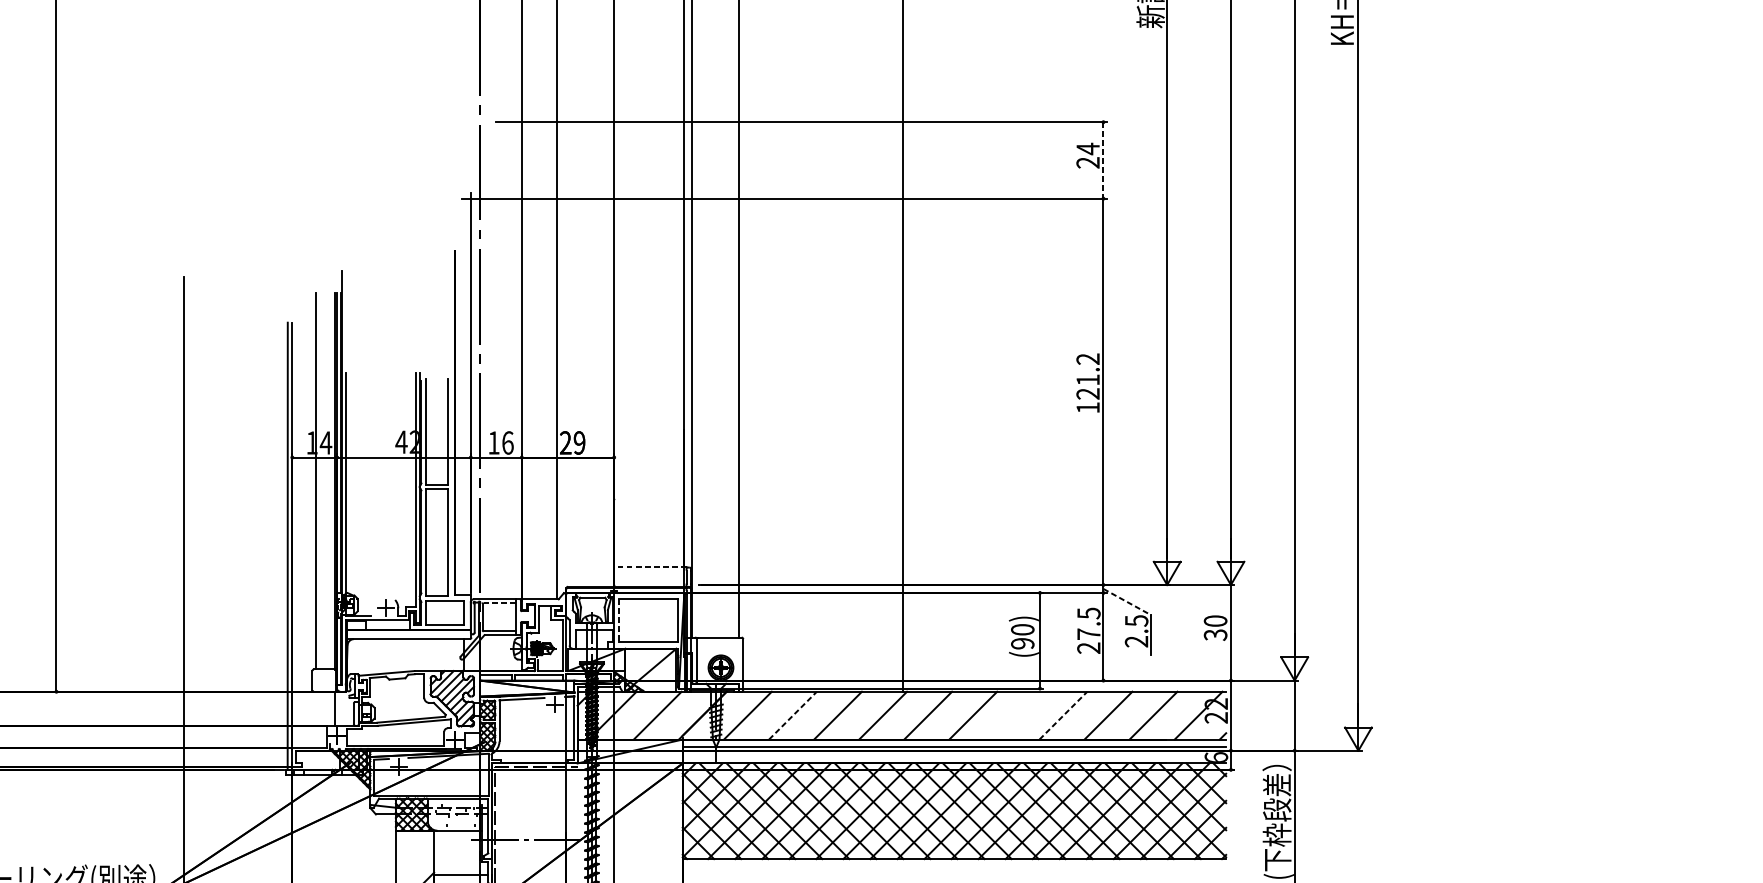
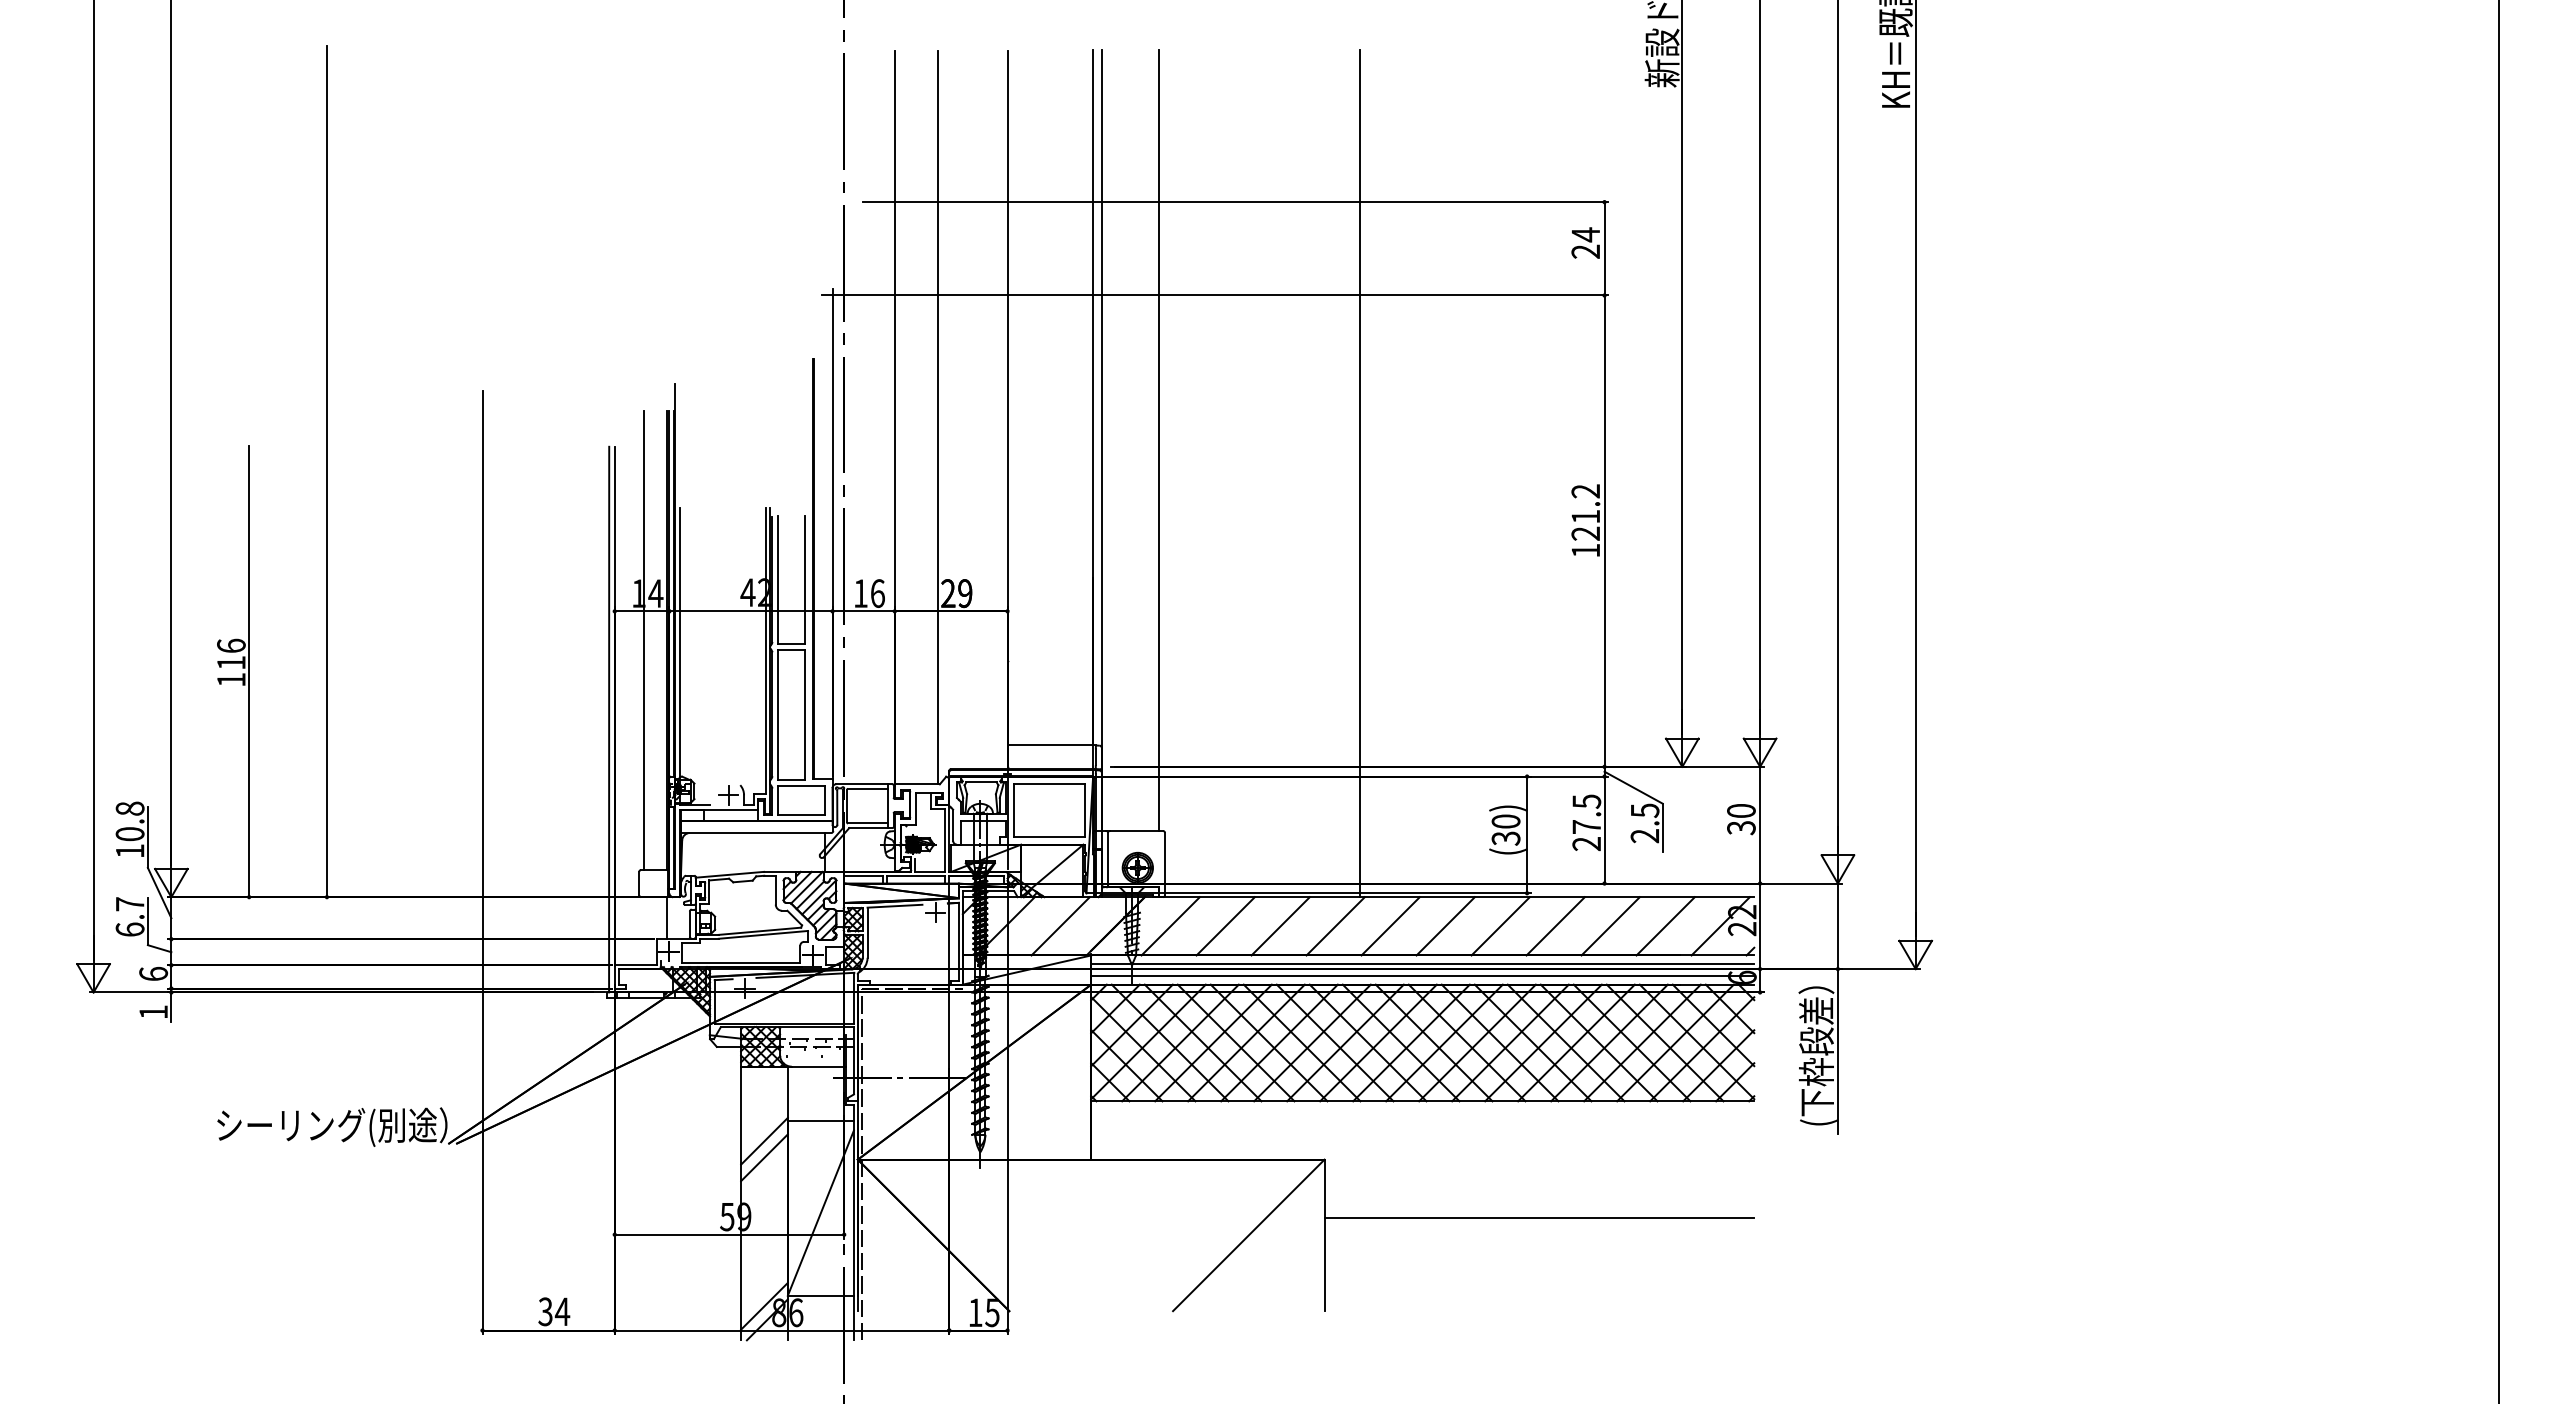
line: (1103, 160) -> (1604, 248), dashed -> solid
line: (650, 567) -> (1051, 745), dashed -> solid
line: (1128, 601) -> (1634, 787), dashed -> solid
line: (499, 602) -> (867, 788), dashed -> solid
line: (619, 621) -> (1013, 811), dashed -> solid
text: (1022, 643) -> (1505, 838), (90) -> (30)
line: (793, 714) -> (1226, 925), dashed -> solid
line: (1064, 714) -> (1556, 925), dashed -> solid
line: (1018, 715) -> (1500, 926), added
line: (954, 755) -> (1422, 975), added

